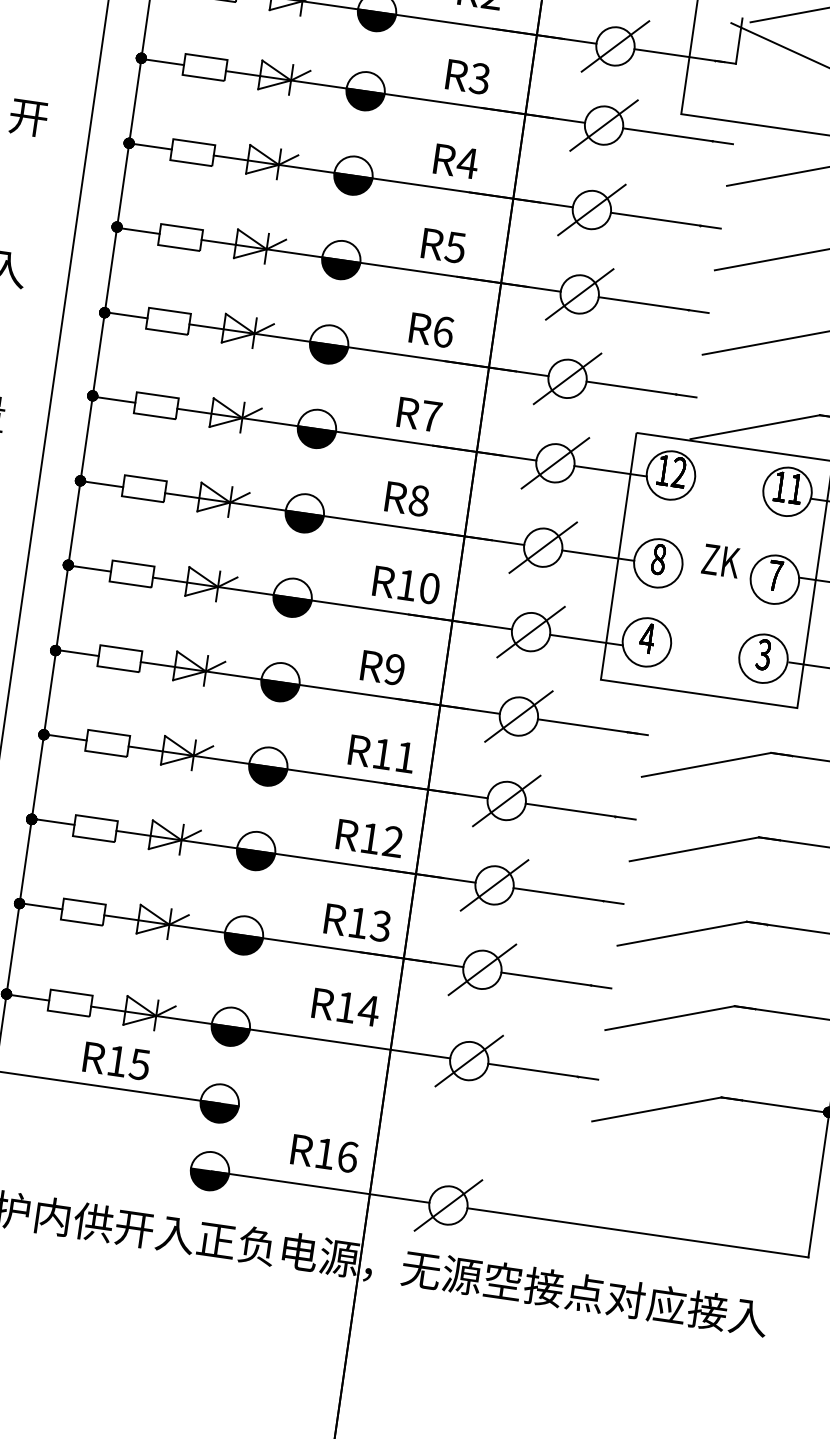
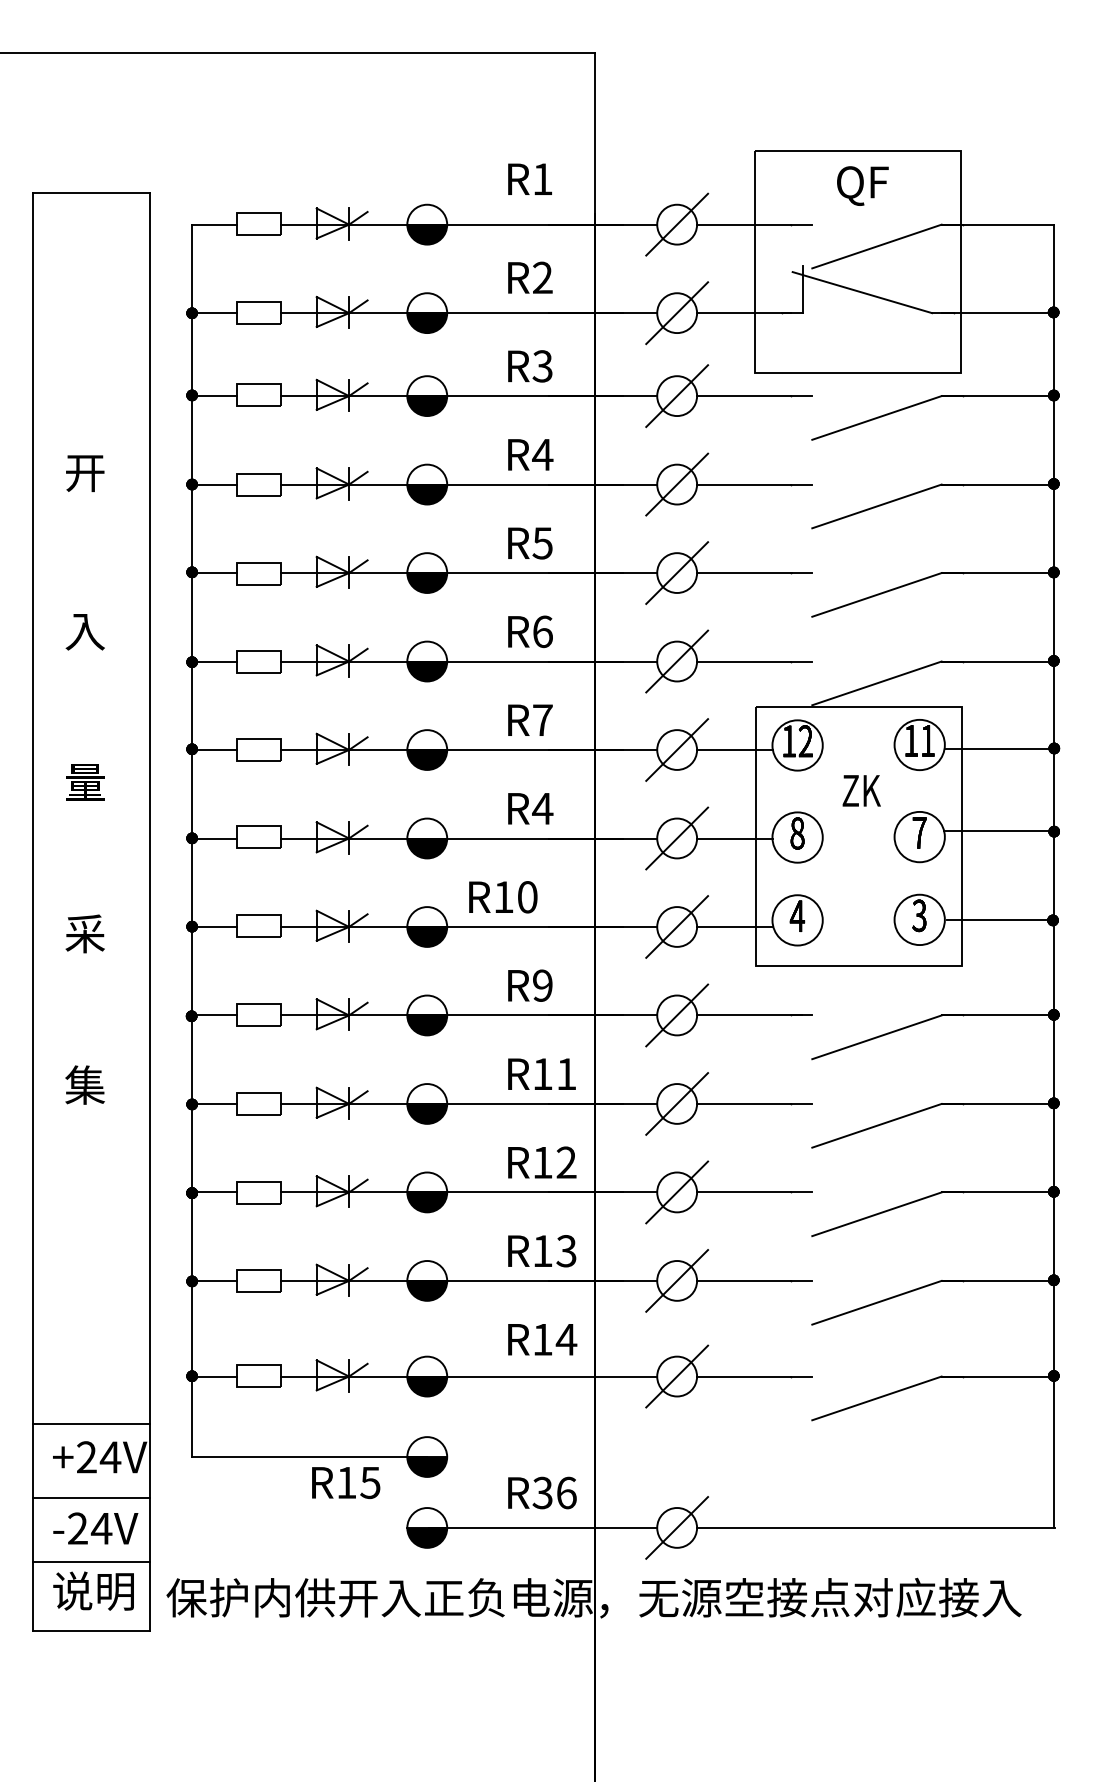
text: (418, 500) -> (542, 808), R8 -> R4
text: (720, 560) -> (861, 790), moved
text: (406, 585) -> (503, 897), moved
text: (117, 1060) -> (346, 1482), moved
text: (324, 1153) -> (542, 1492), R16 -> R36

